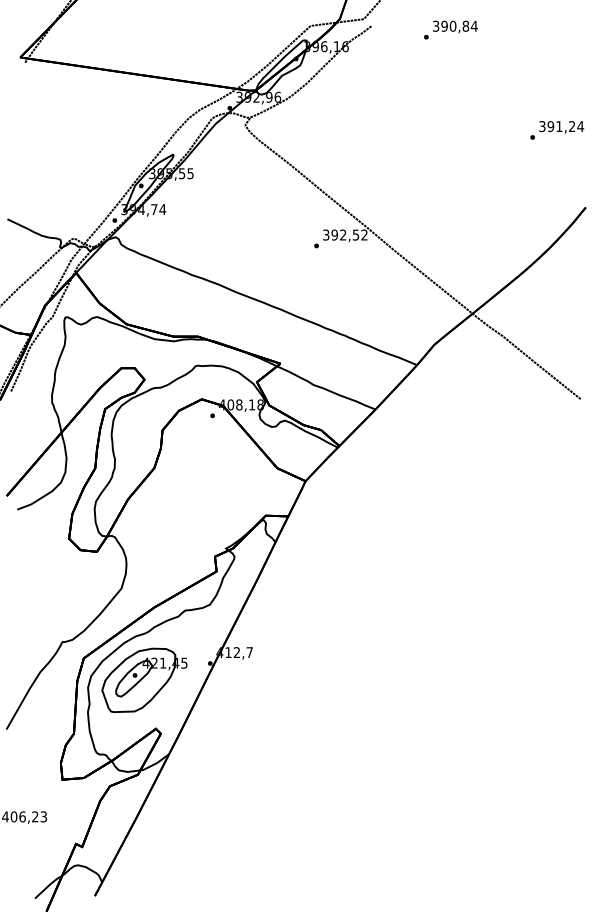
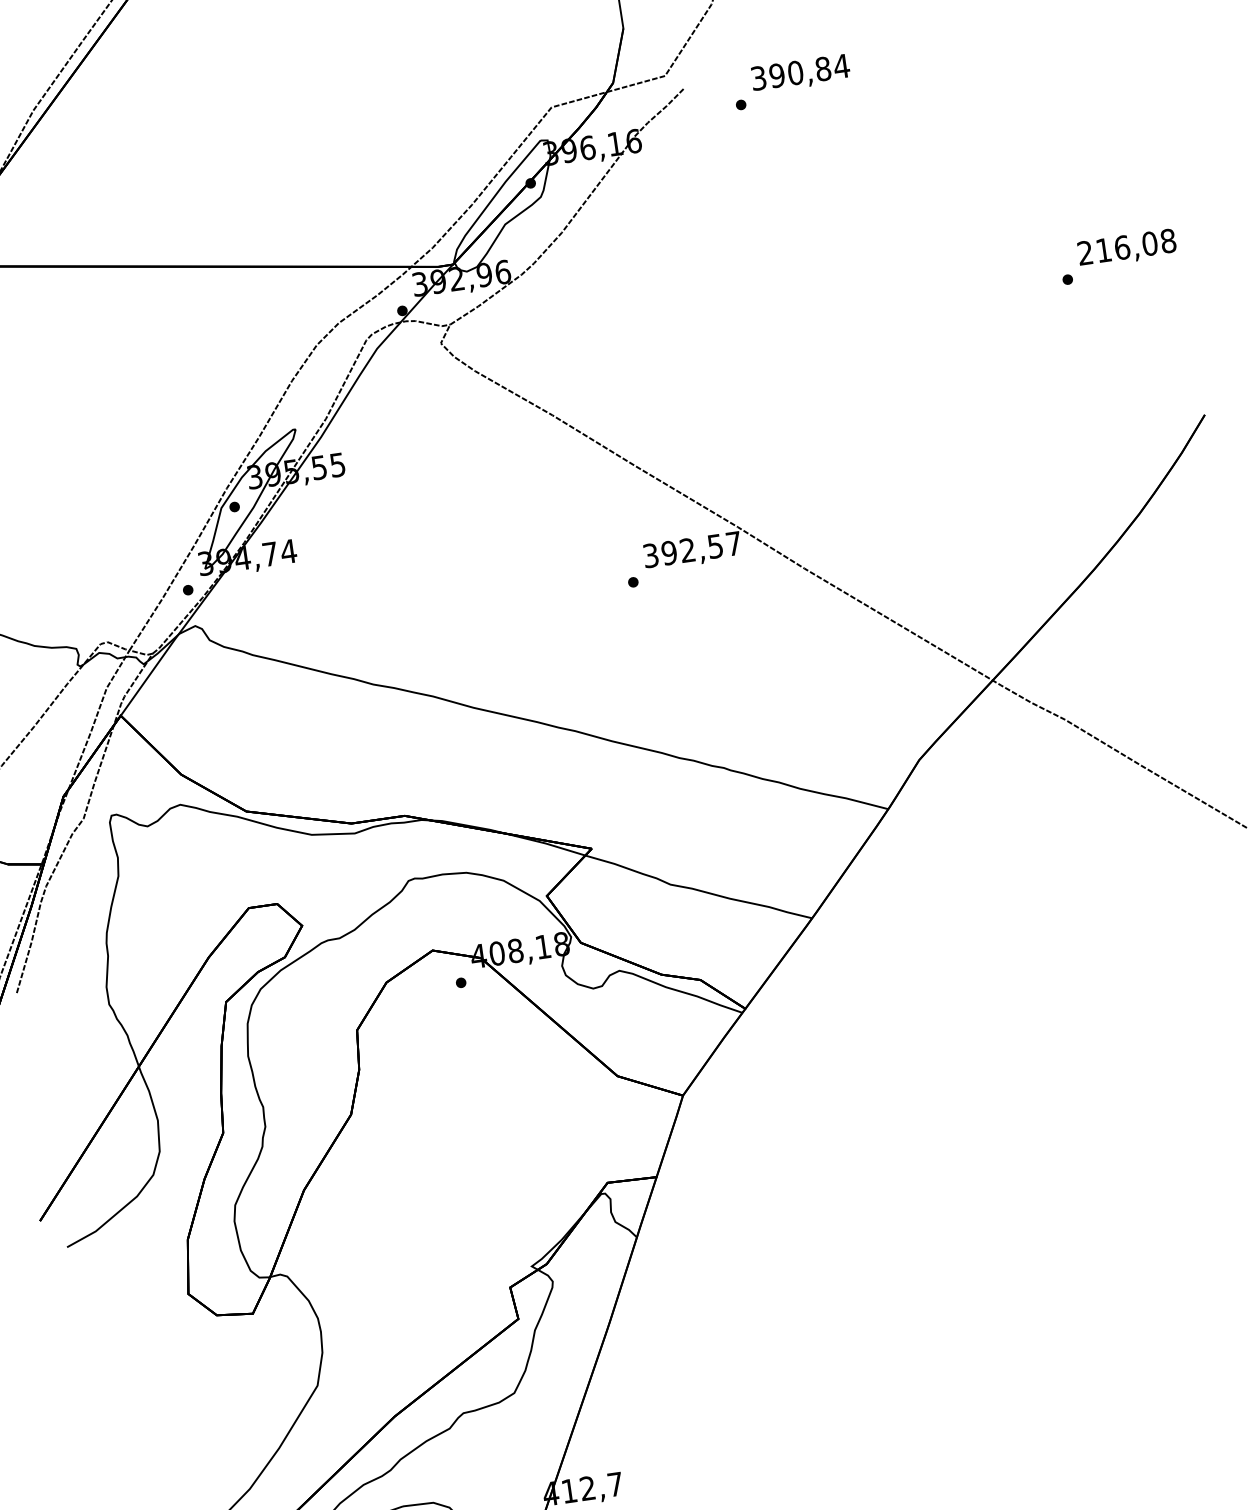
text: (450, 29) -> (790, 80), moved
text: (561, 126) -> (1126, 246), 391,24 -> 216,08
text: (364, 234) -> (733, 542), 392,52 -> 392,57

